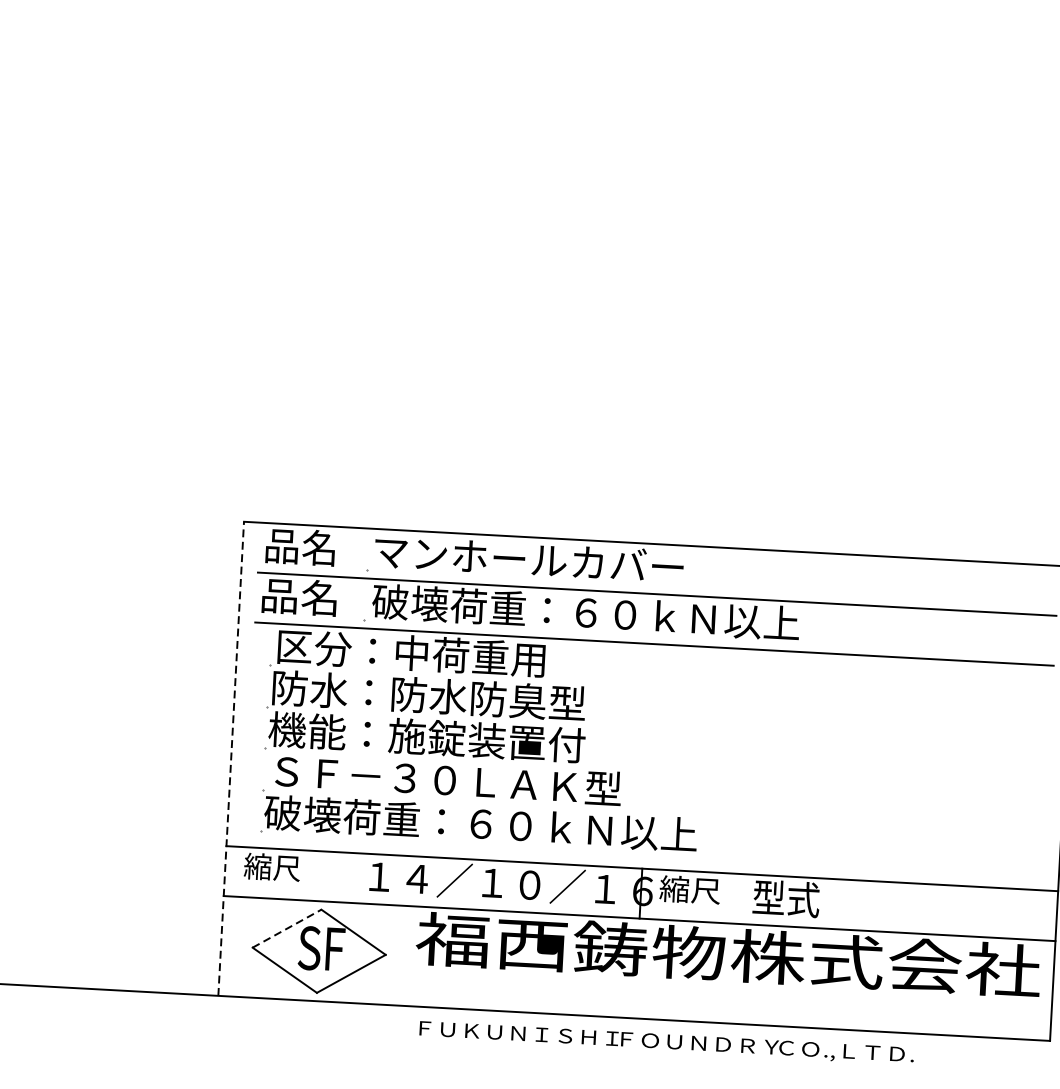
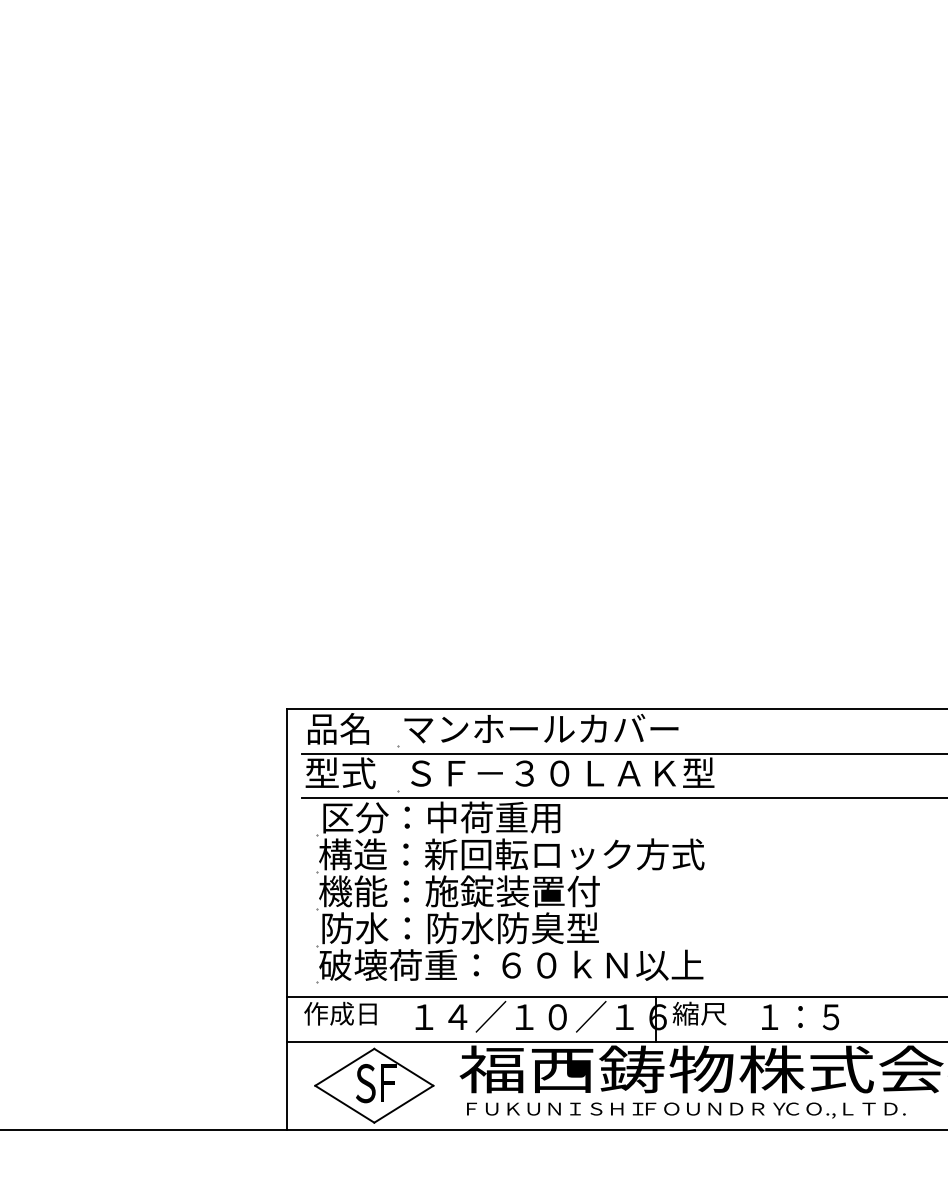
text: (300, 597) -> (340, 773), 品名 -> 型式
text: (585, 611) -> (593, 772), 破壊荷重：６０ｋＮ以上 -> ＳＦ－３０ＬＡＫ型
text: (487, 699) -> (511, 854), 防水：防水防臭型 -> 構造：新回転ロック方式
line: (231, 758) -> (287, 919), dashed -> solid
text: (446, 780) -> (478, 928), ＳＦ－３０ＬＡＫ型 -> 防水：防水防臭型
text: (285, 867) -> (340, 1013), 縮尺 -> 作成日
text: (800, 899) -> (797, 1016), 型式 -> １：５
line: (286, 928) -> (344, 1067), dashed -> solid
text: (666, 1043) -> (686, 1110), moved

